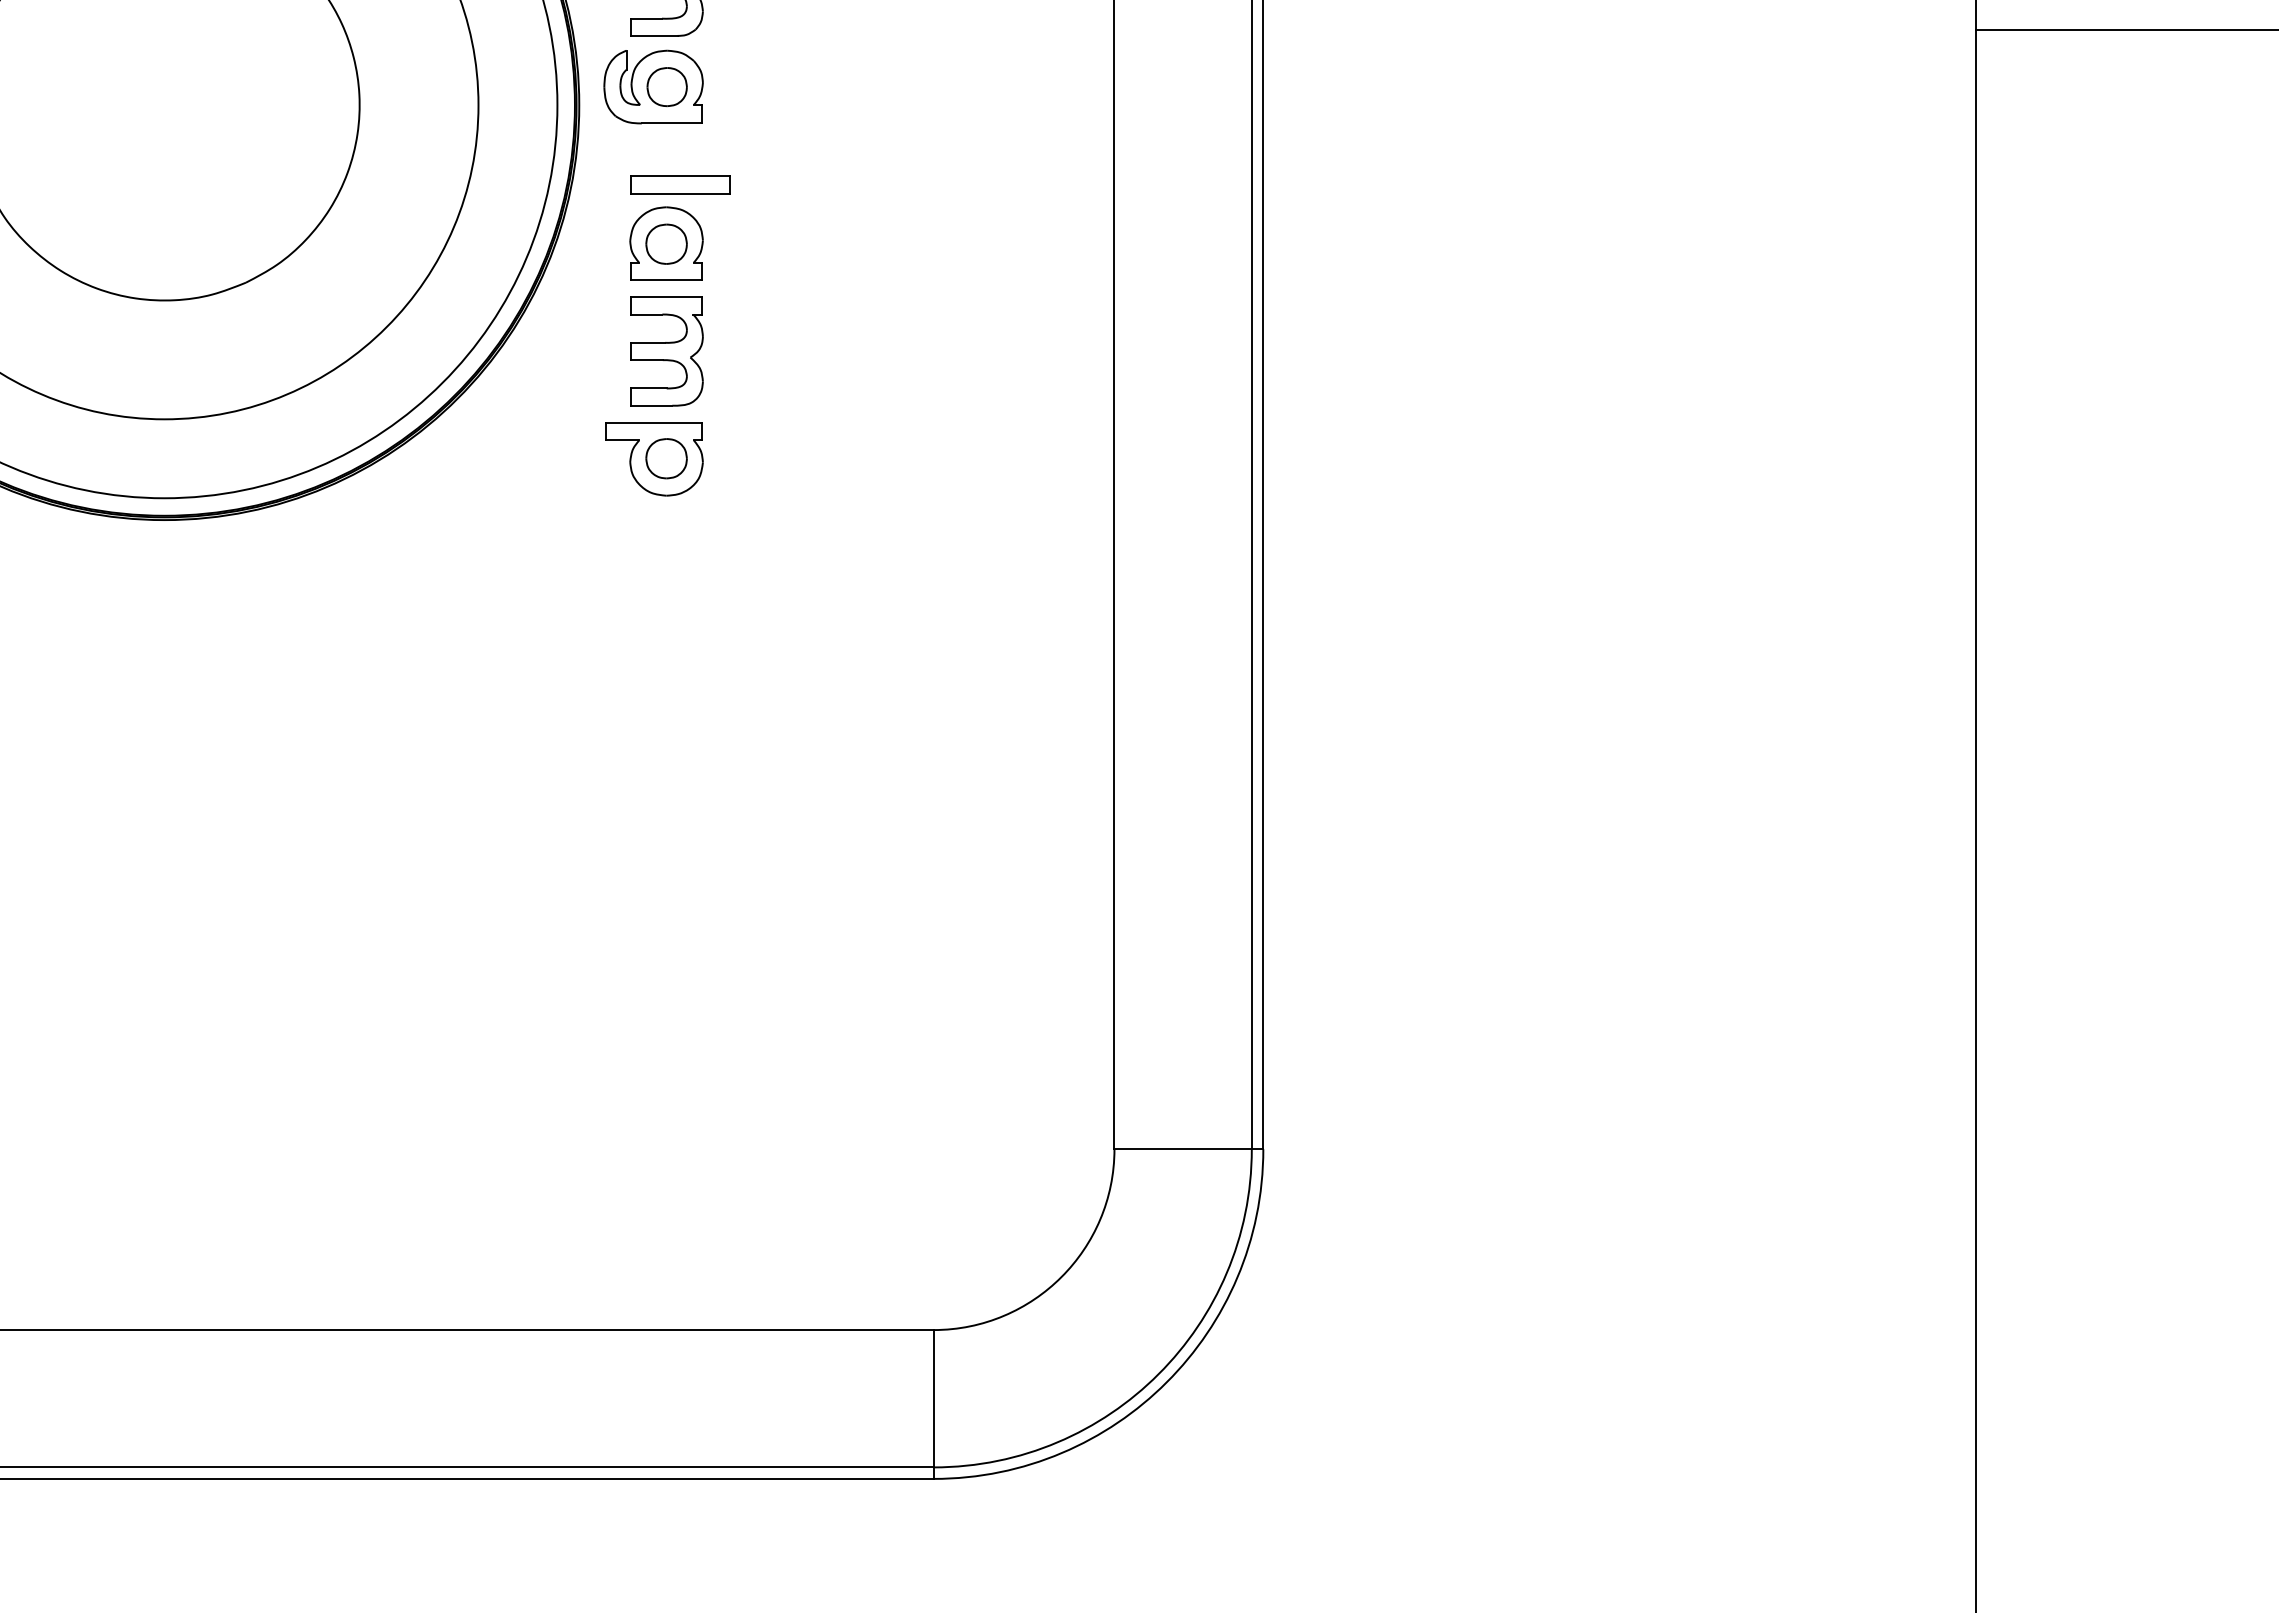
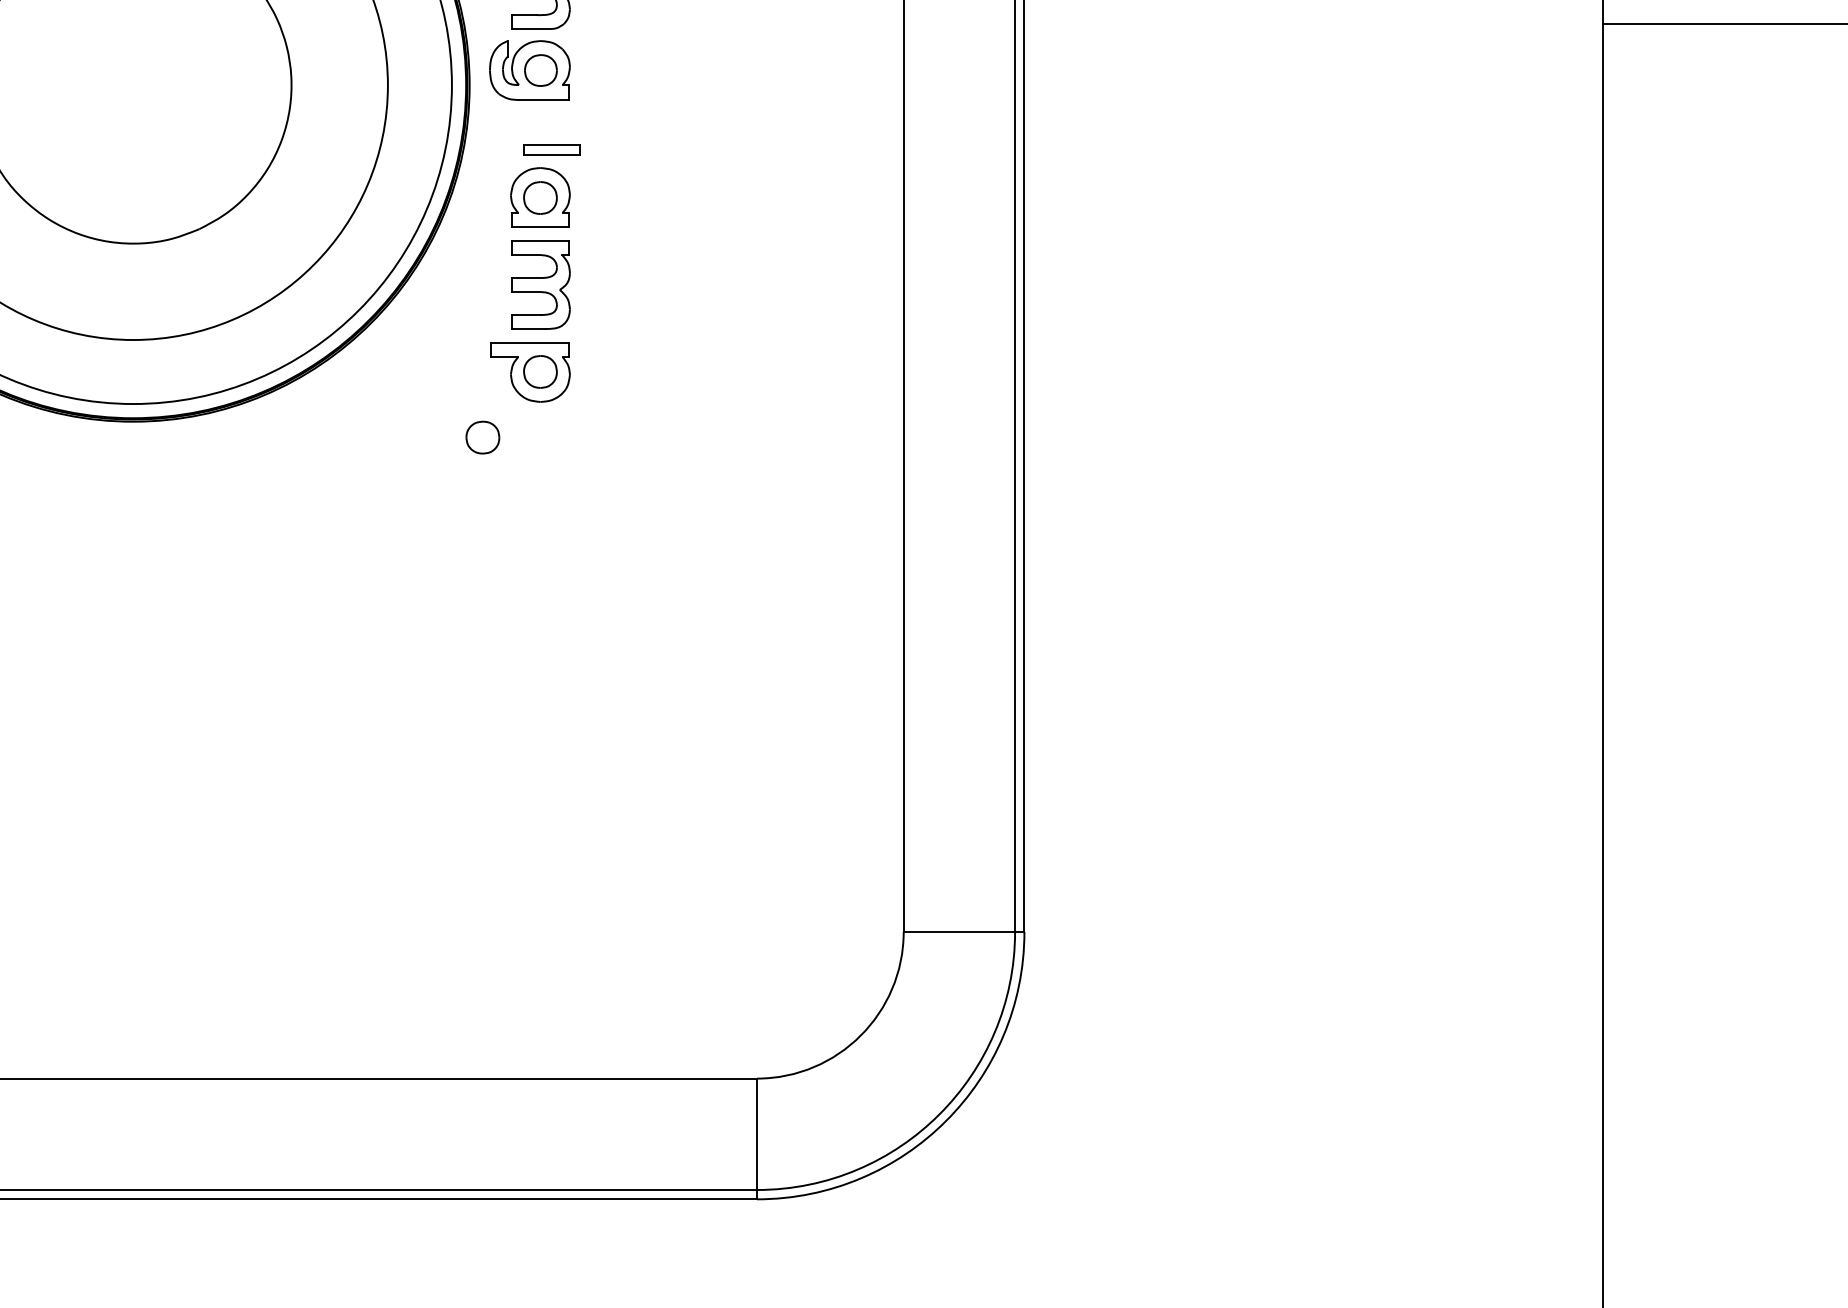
part: (680, 184) -> (551, 149), size x0.7
part: (595, 539) -> (482, 437), added

